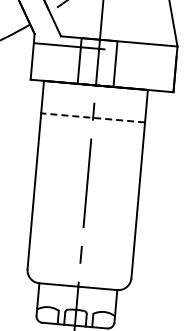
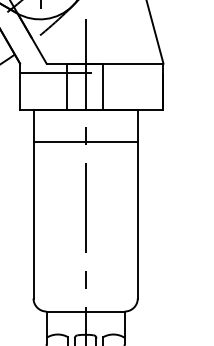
line: (92, 118) -> (85, 142), dashed -> solid

